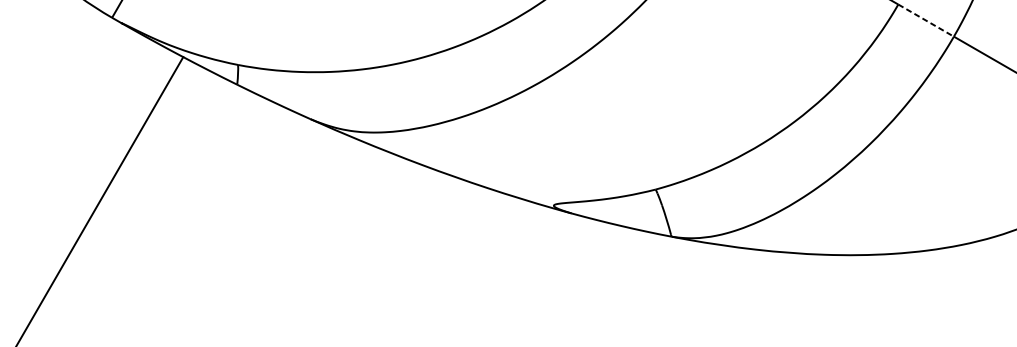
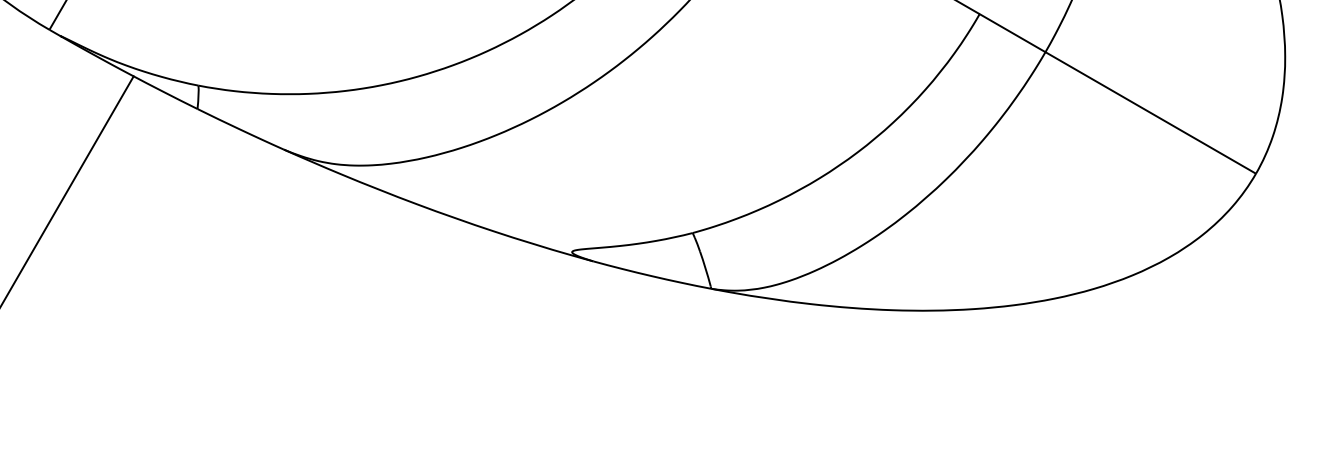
line: (926, 20) -> (1012, 33), dashed -> solid

